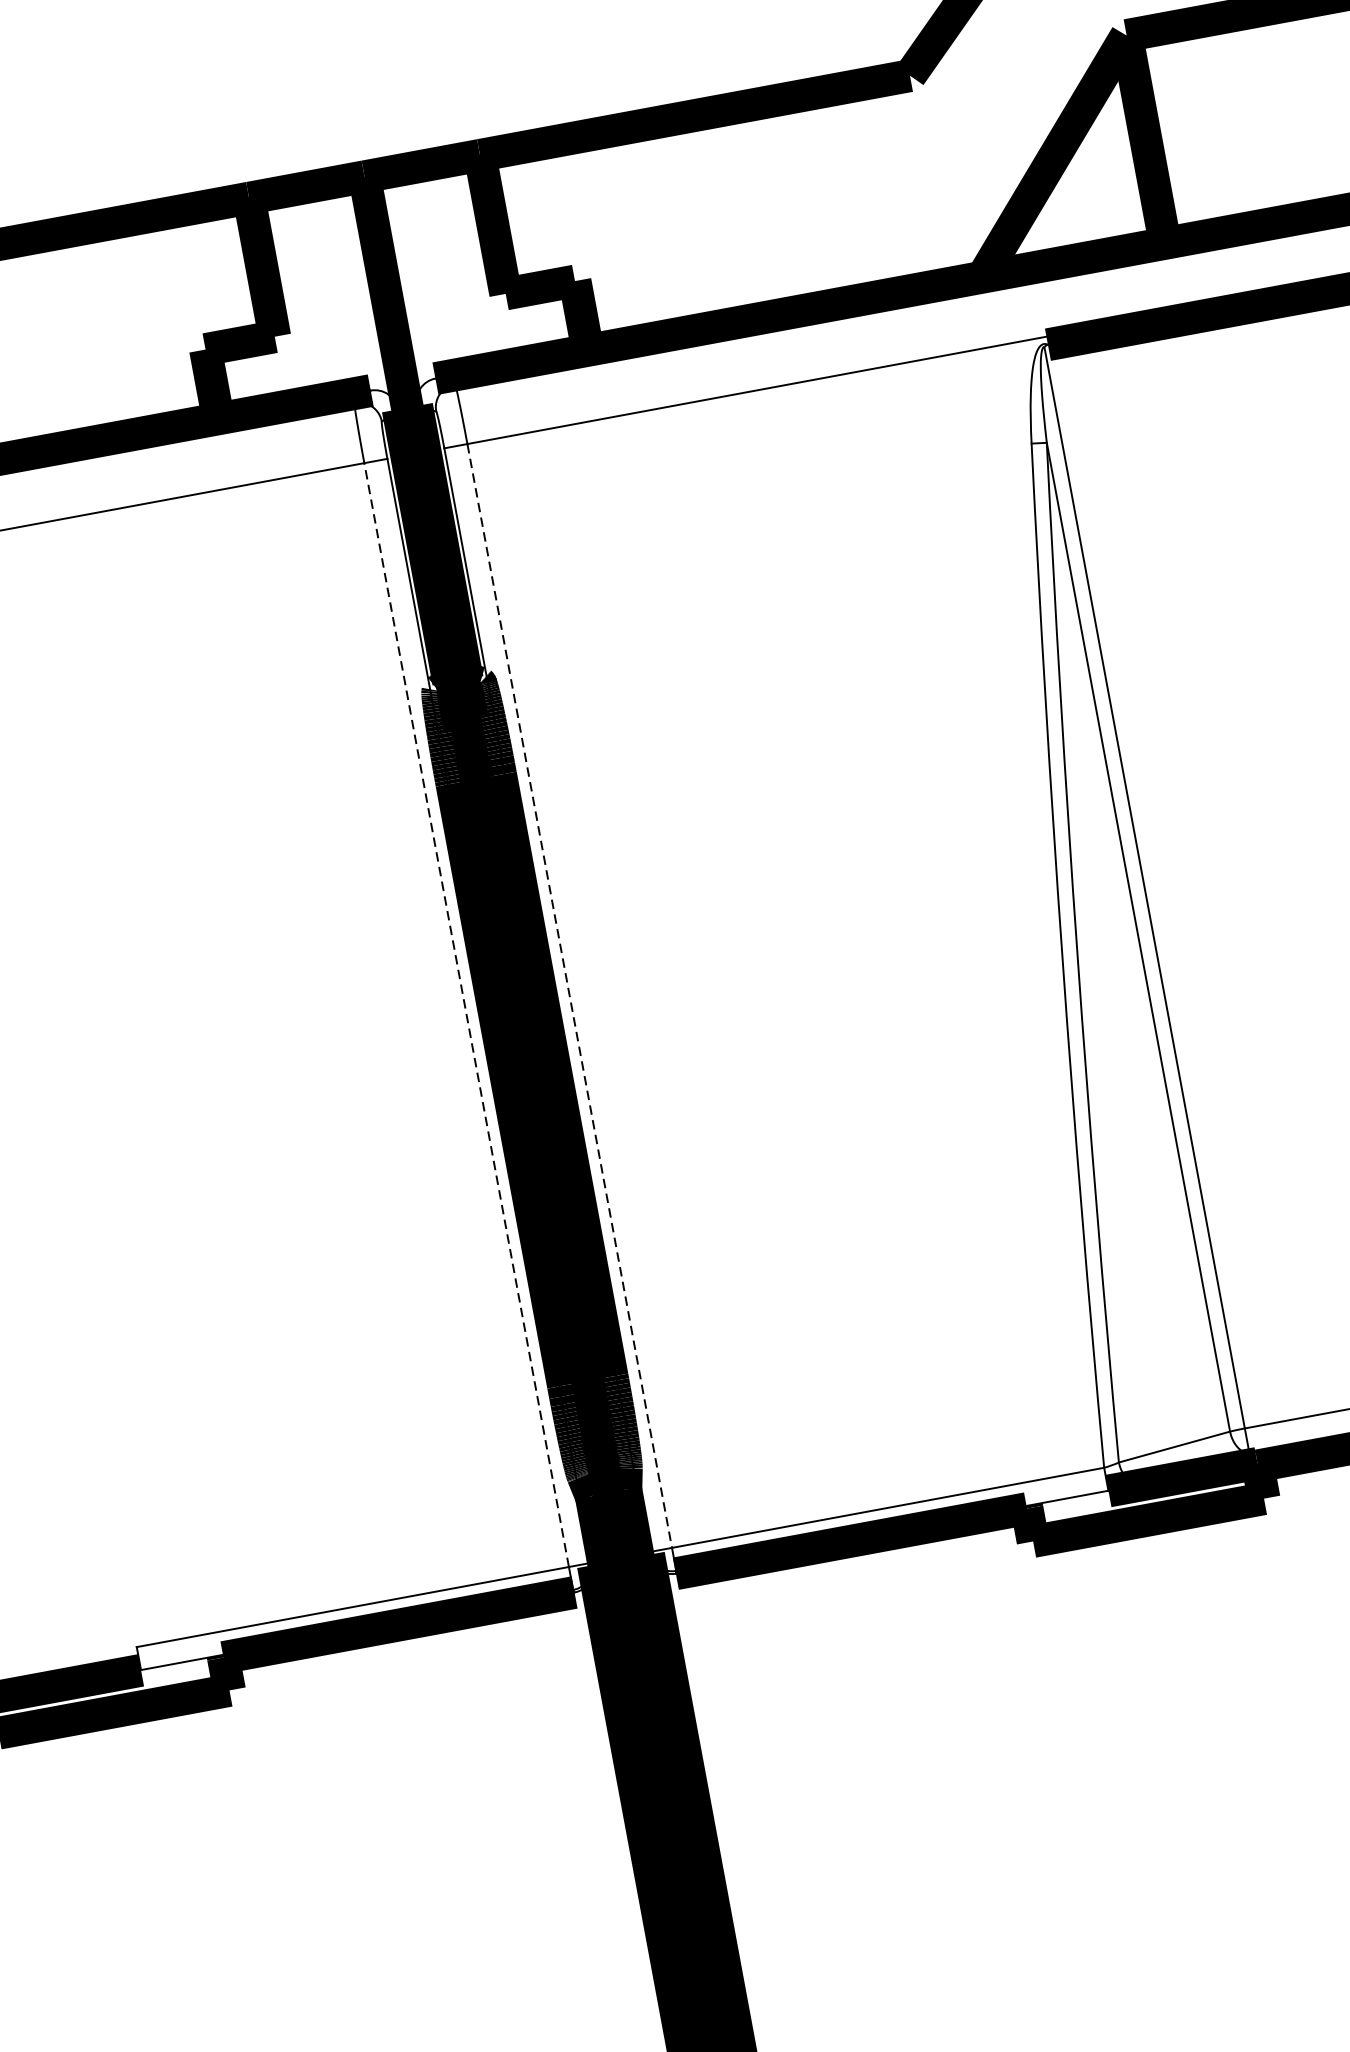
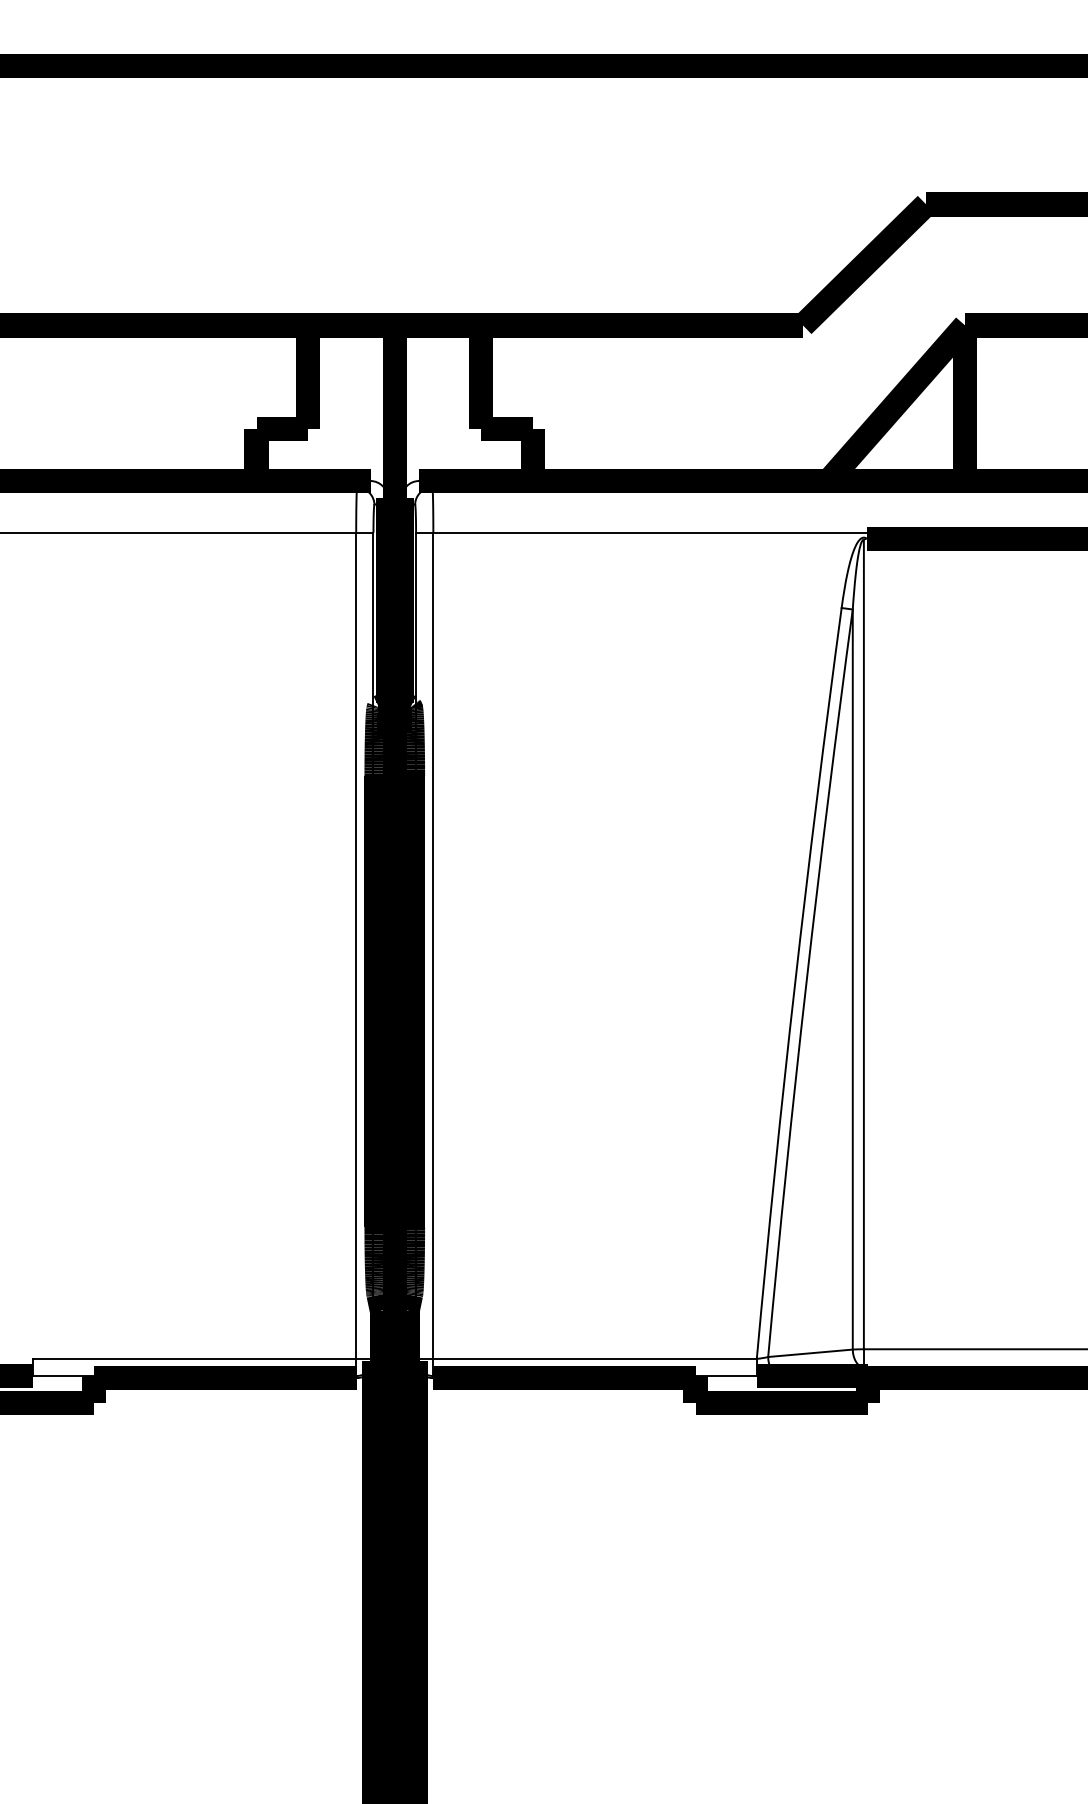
line: (570, 996) -> (433, 946), dashed -> solid
line: (466, 1014) -> (356, 945), dashed -> solid

